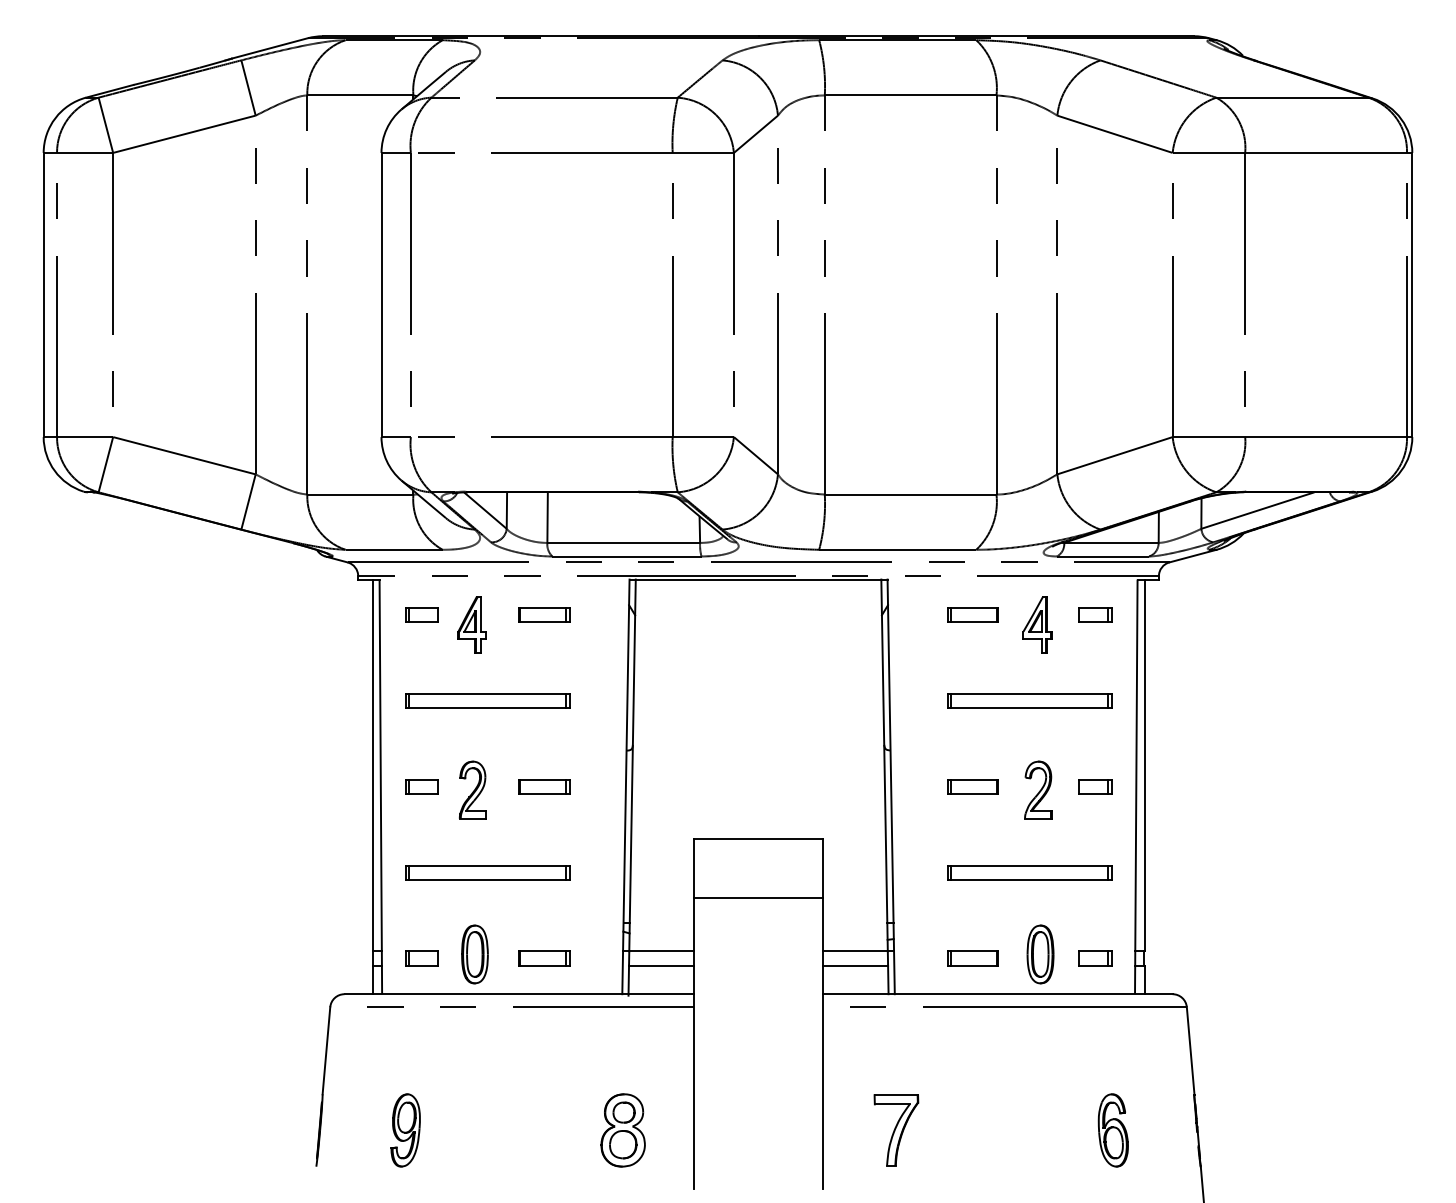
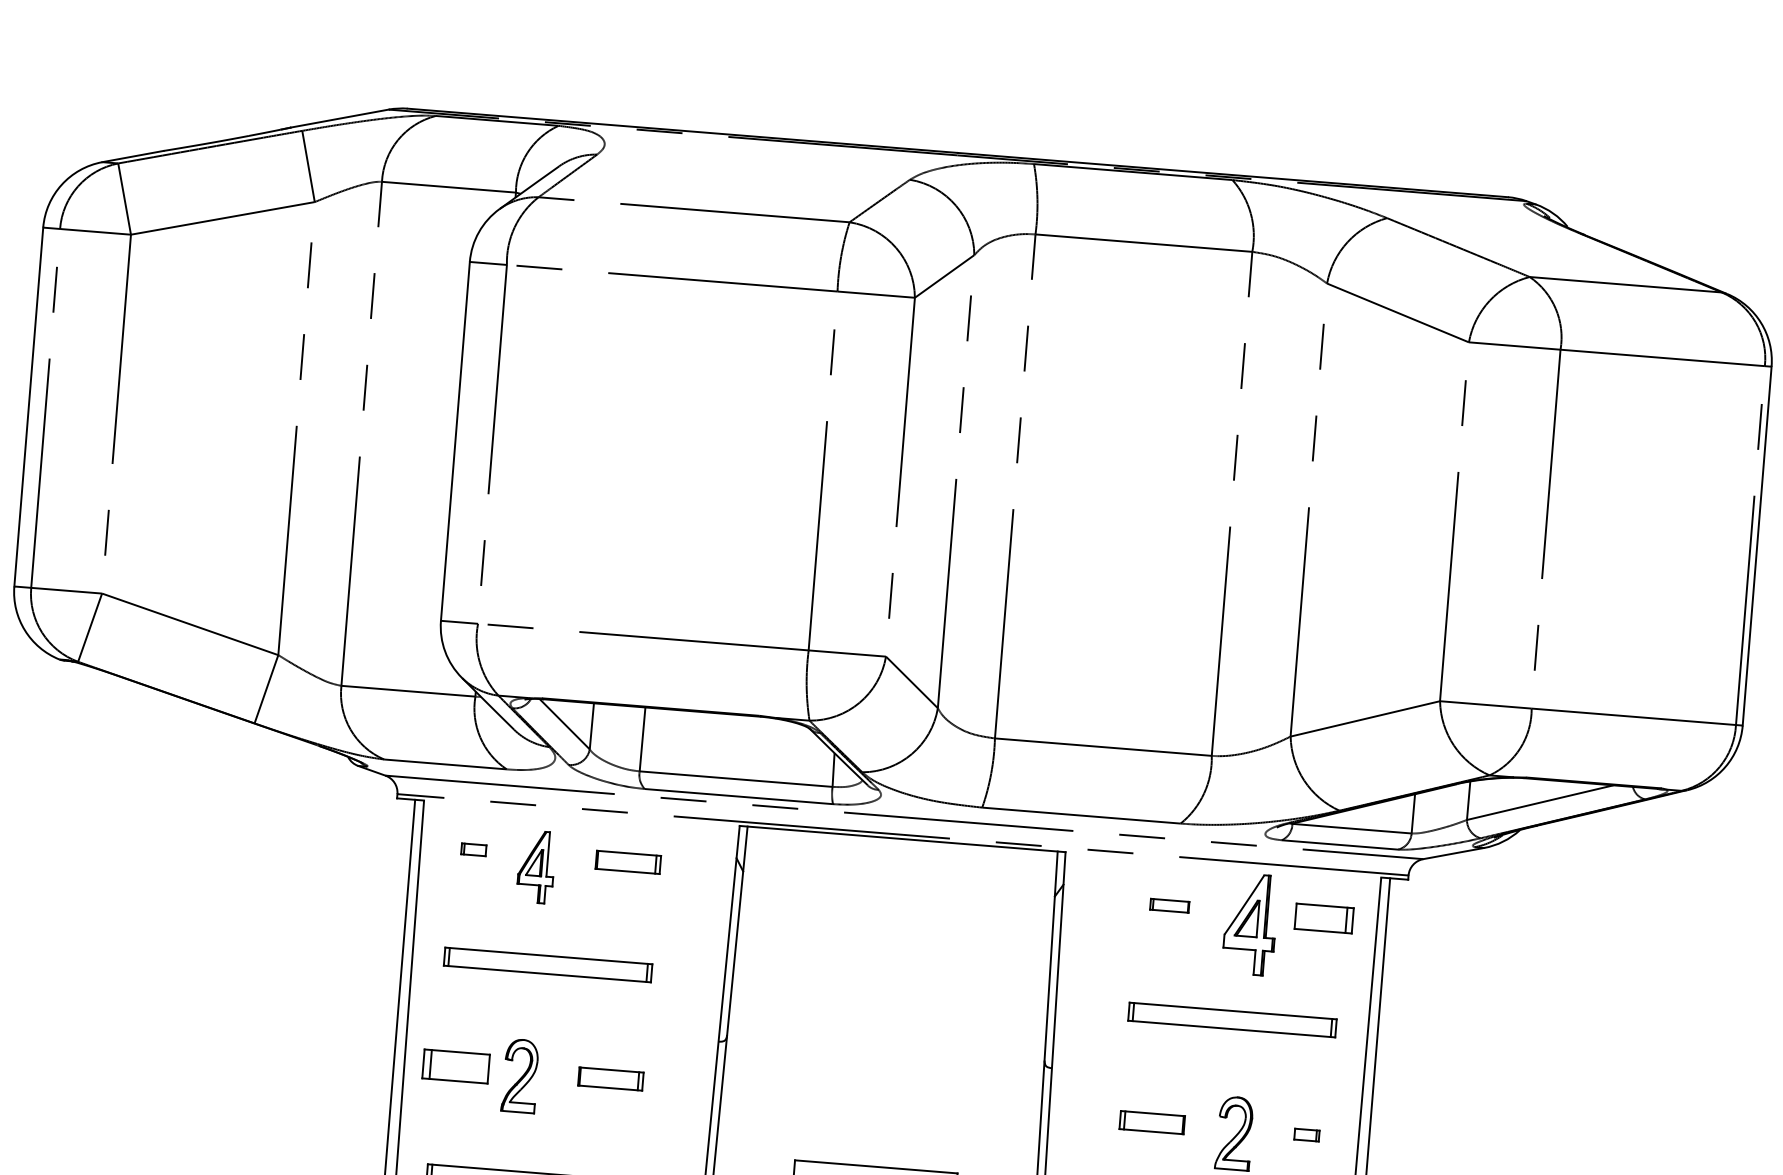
part: (421, 614) -> (473, 848), size x0.6
part: (972, 614) -> (1169, 904), size x0.6
part: (1095, 614) -> (1324, 917), size x1.4
part: (1037, 624) -> (1250, 924), size x1.4
part: (421, 786) -> (455, 1066), size x1.6
part: (1095, 786) -> (1307, 1134), size x0.6

